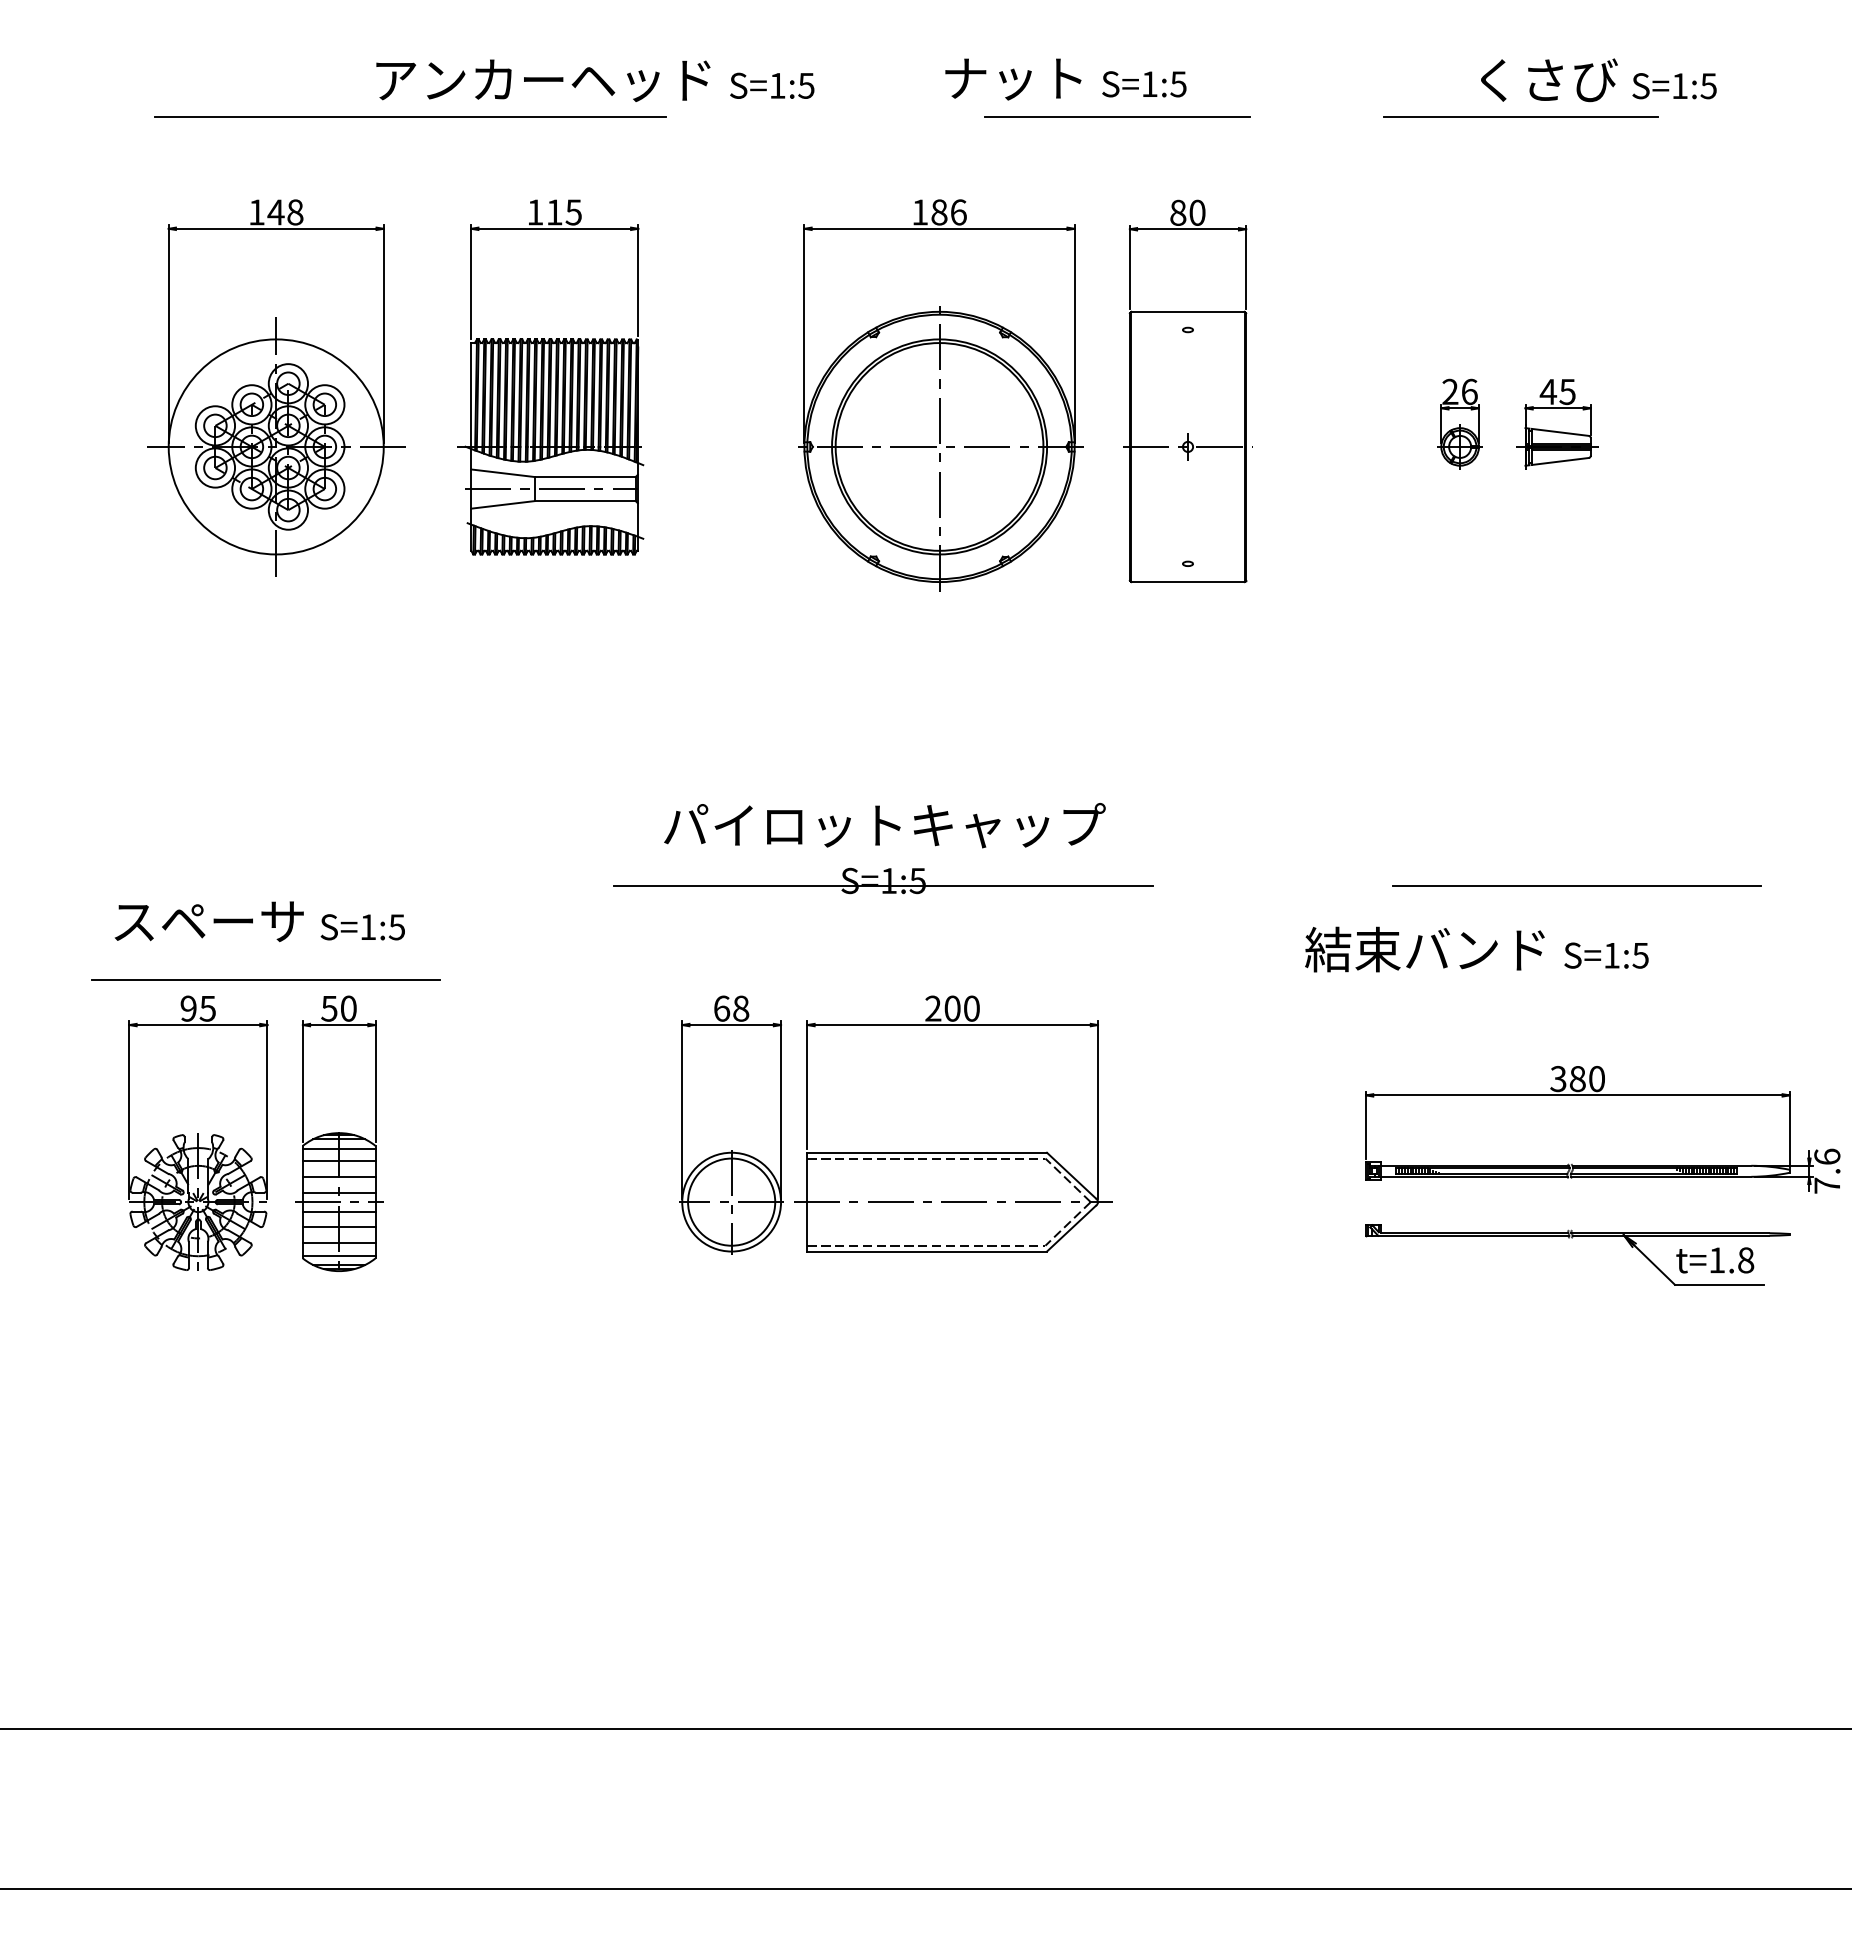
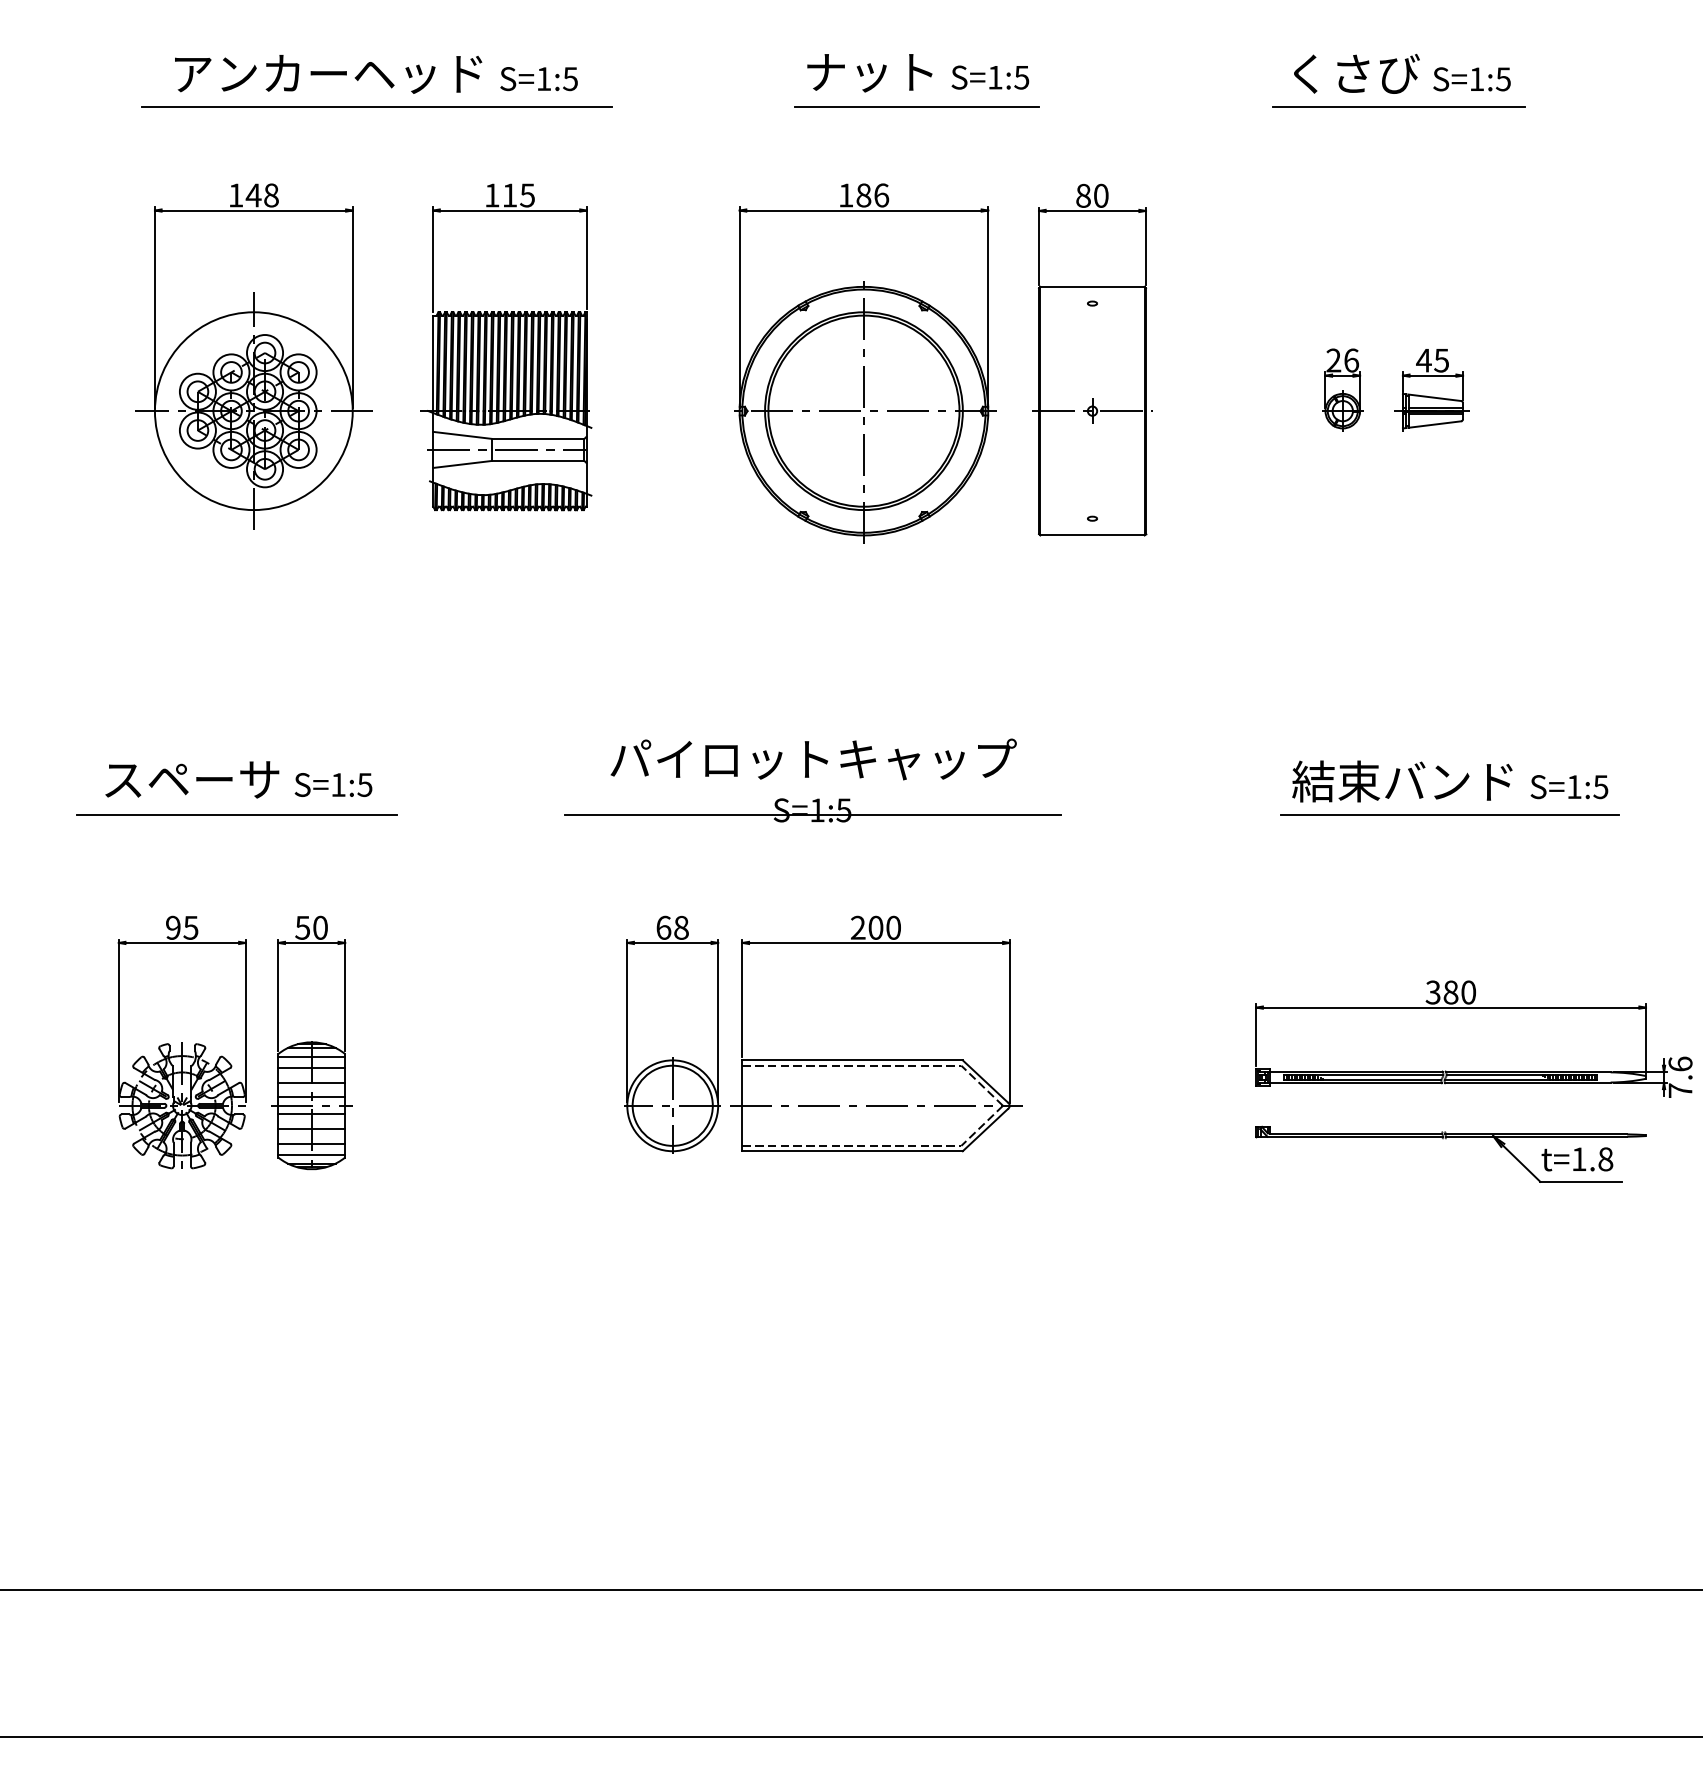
text: (1066, 79) -> (918, 73), moved
text: (1598, 79) -> (1402, 73), moved
text: (595, 80) -> (376, 74), moved
line: (1117, 115) -> (916, 106), moved
text: (259, 921) -> (238, 779), moved
text: (1477, 949) -> (1450, 781), moved
line: (264, 978) -> (236, 814), moved

